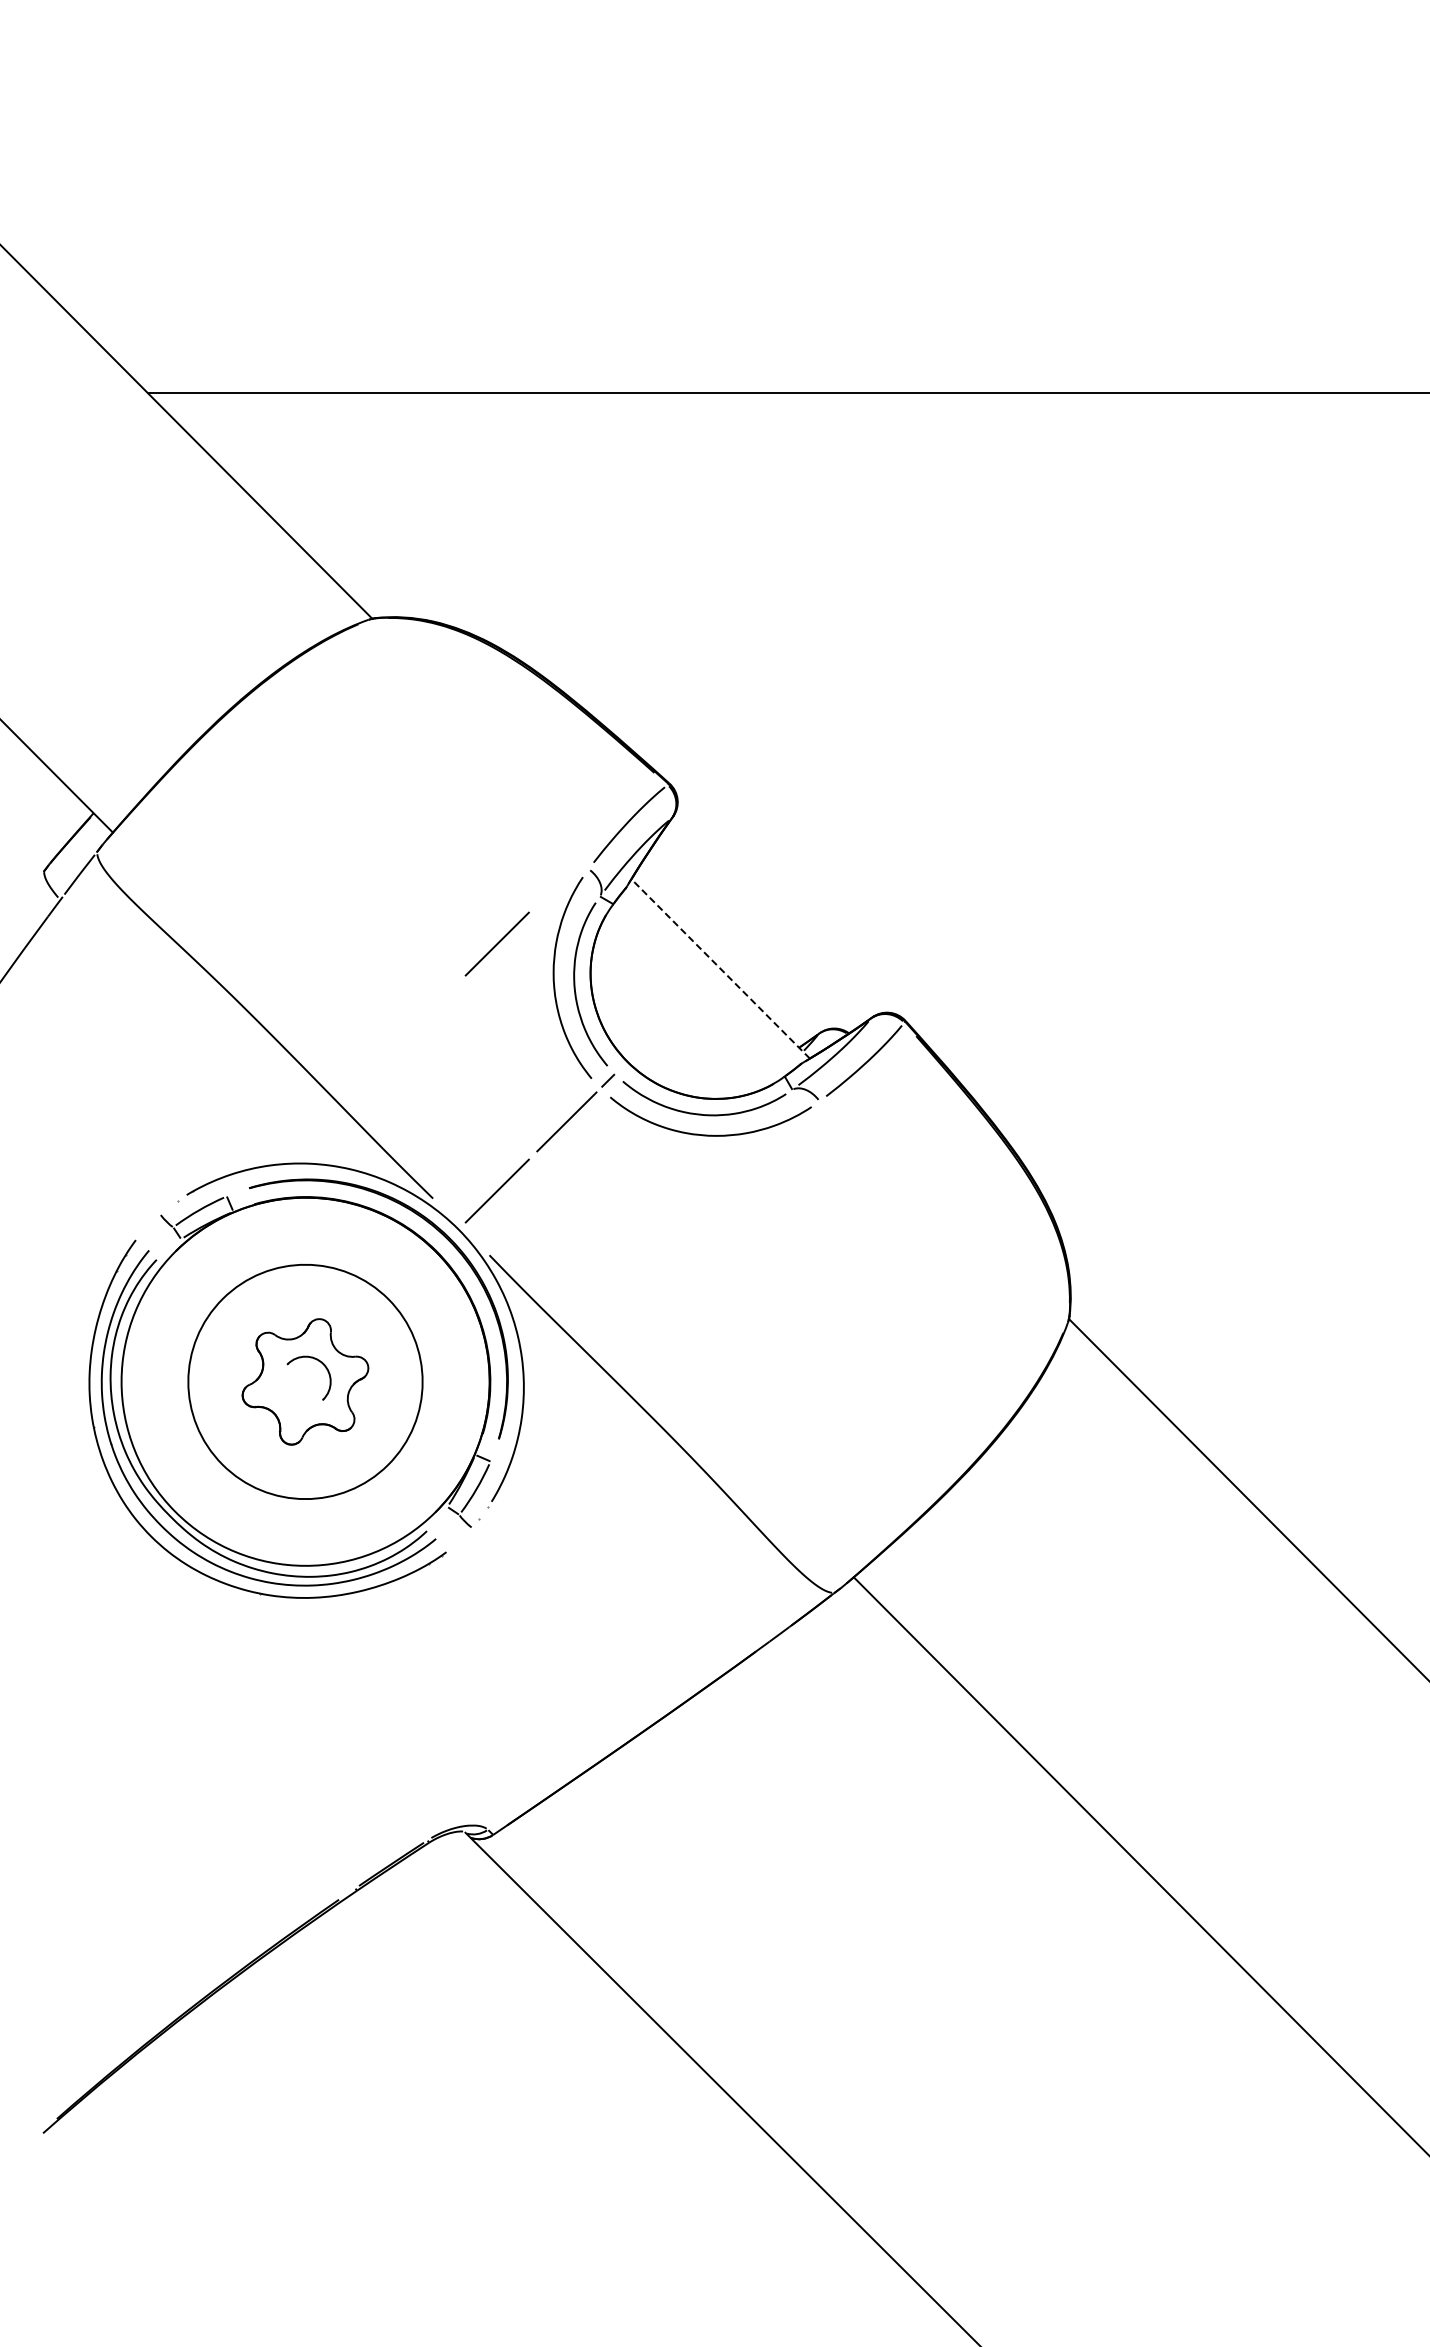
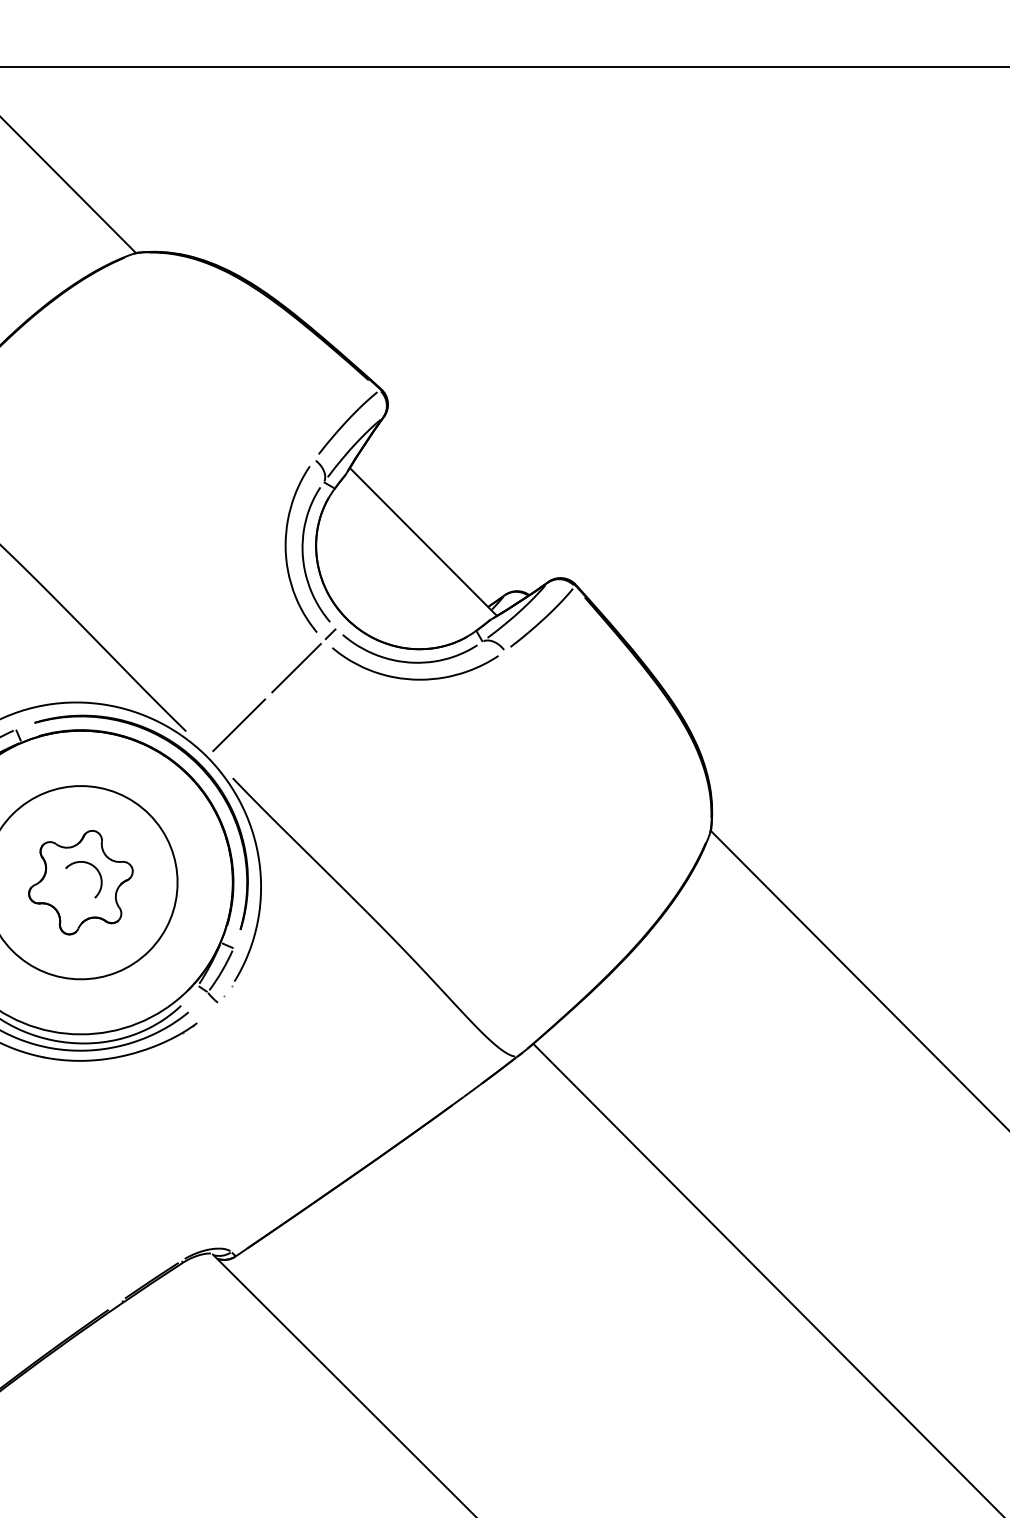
line: (496, 943) -> (238, 521), removed
line: (720, 968) -> (423, 541), dashed -> solid

